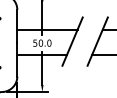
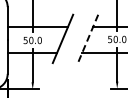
line: (97, 42) -> (87, 39), solid -> dashed

